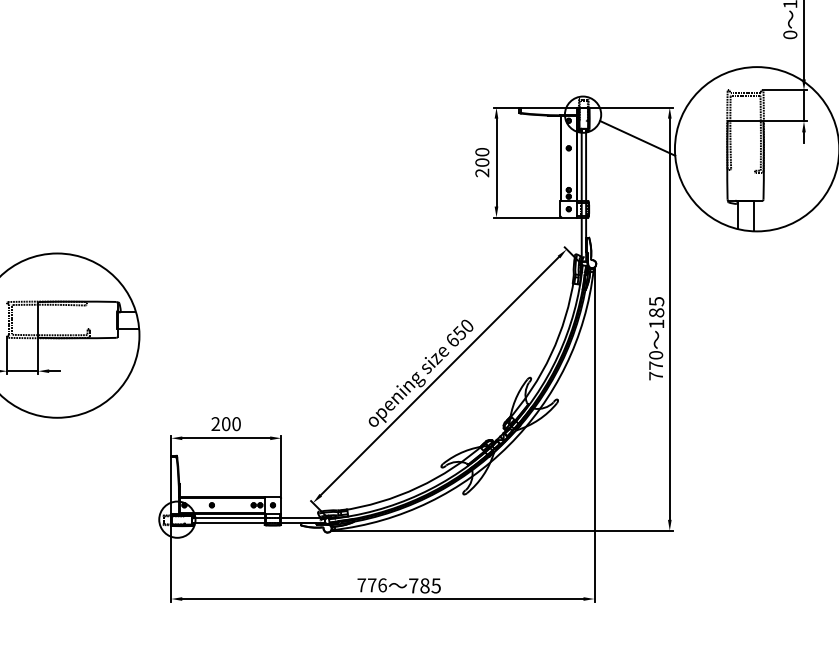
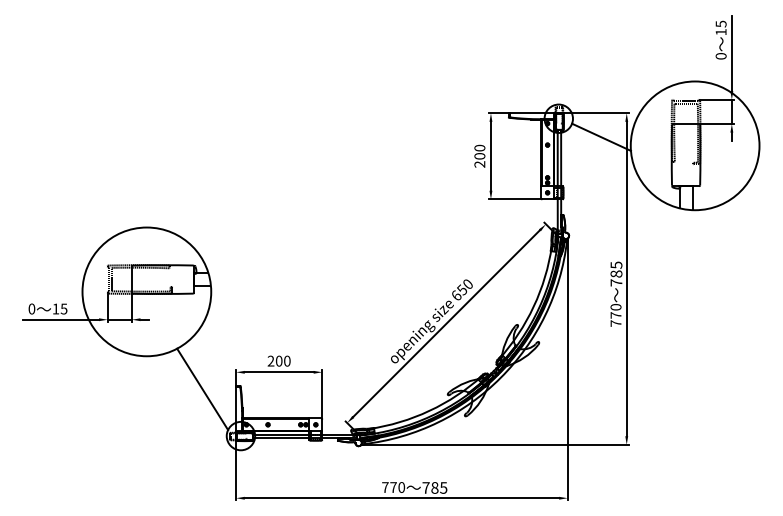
text: (656, 323) -> (616, 282), 185 -> 785
line: (128, 460) -> (202, 389), added
text: (382, 585) -> (401, 487), 776 -> 770

